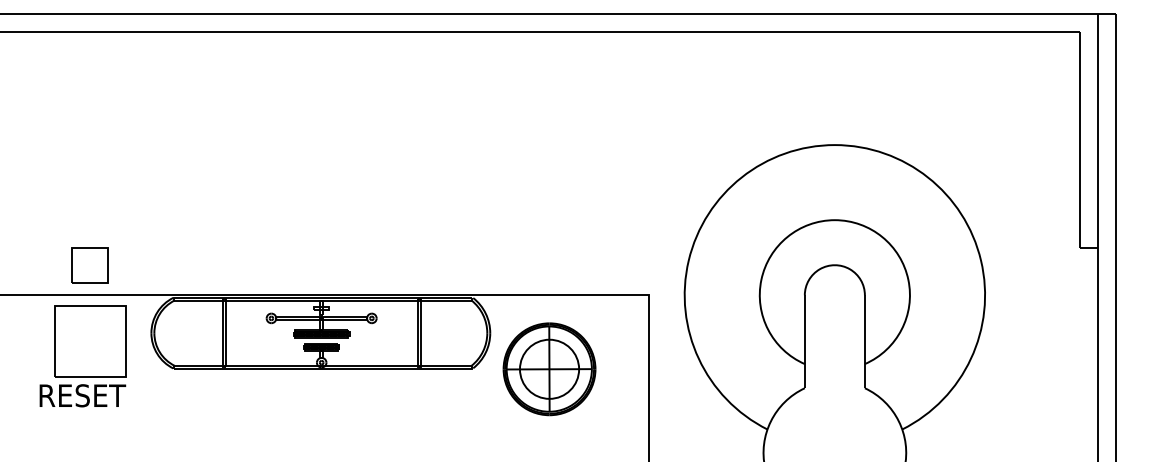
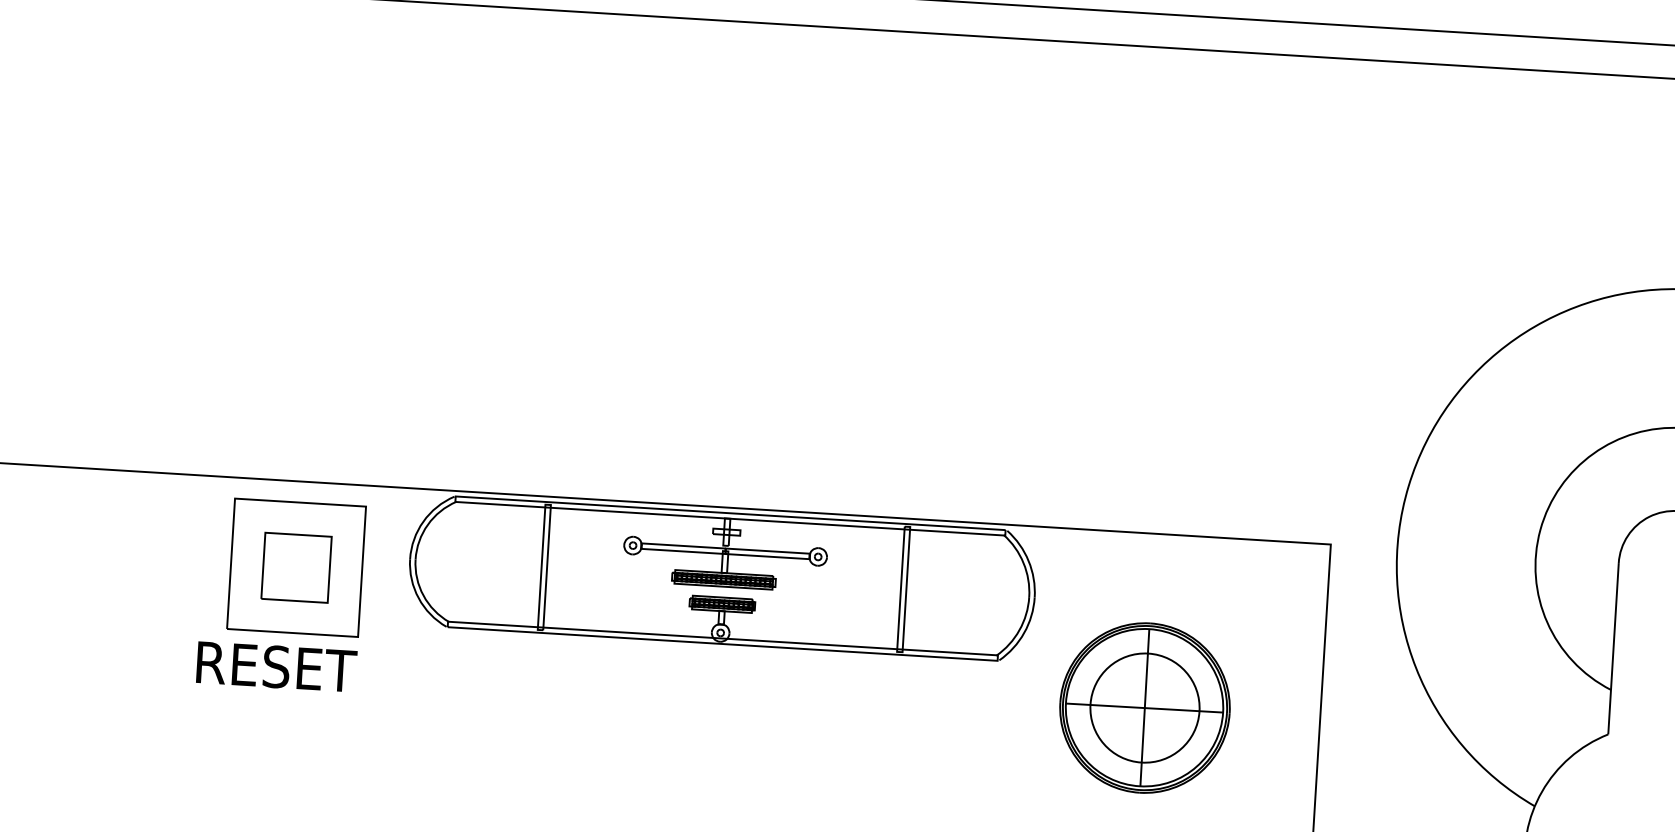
part: (89, 265) -> (295, 567), moved
part: (549, 369) -> (1144, 708), moved

